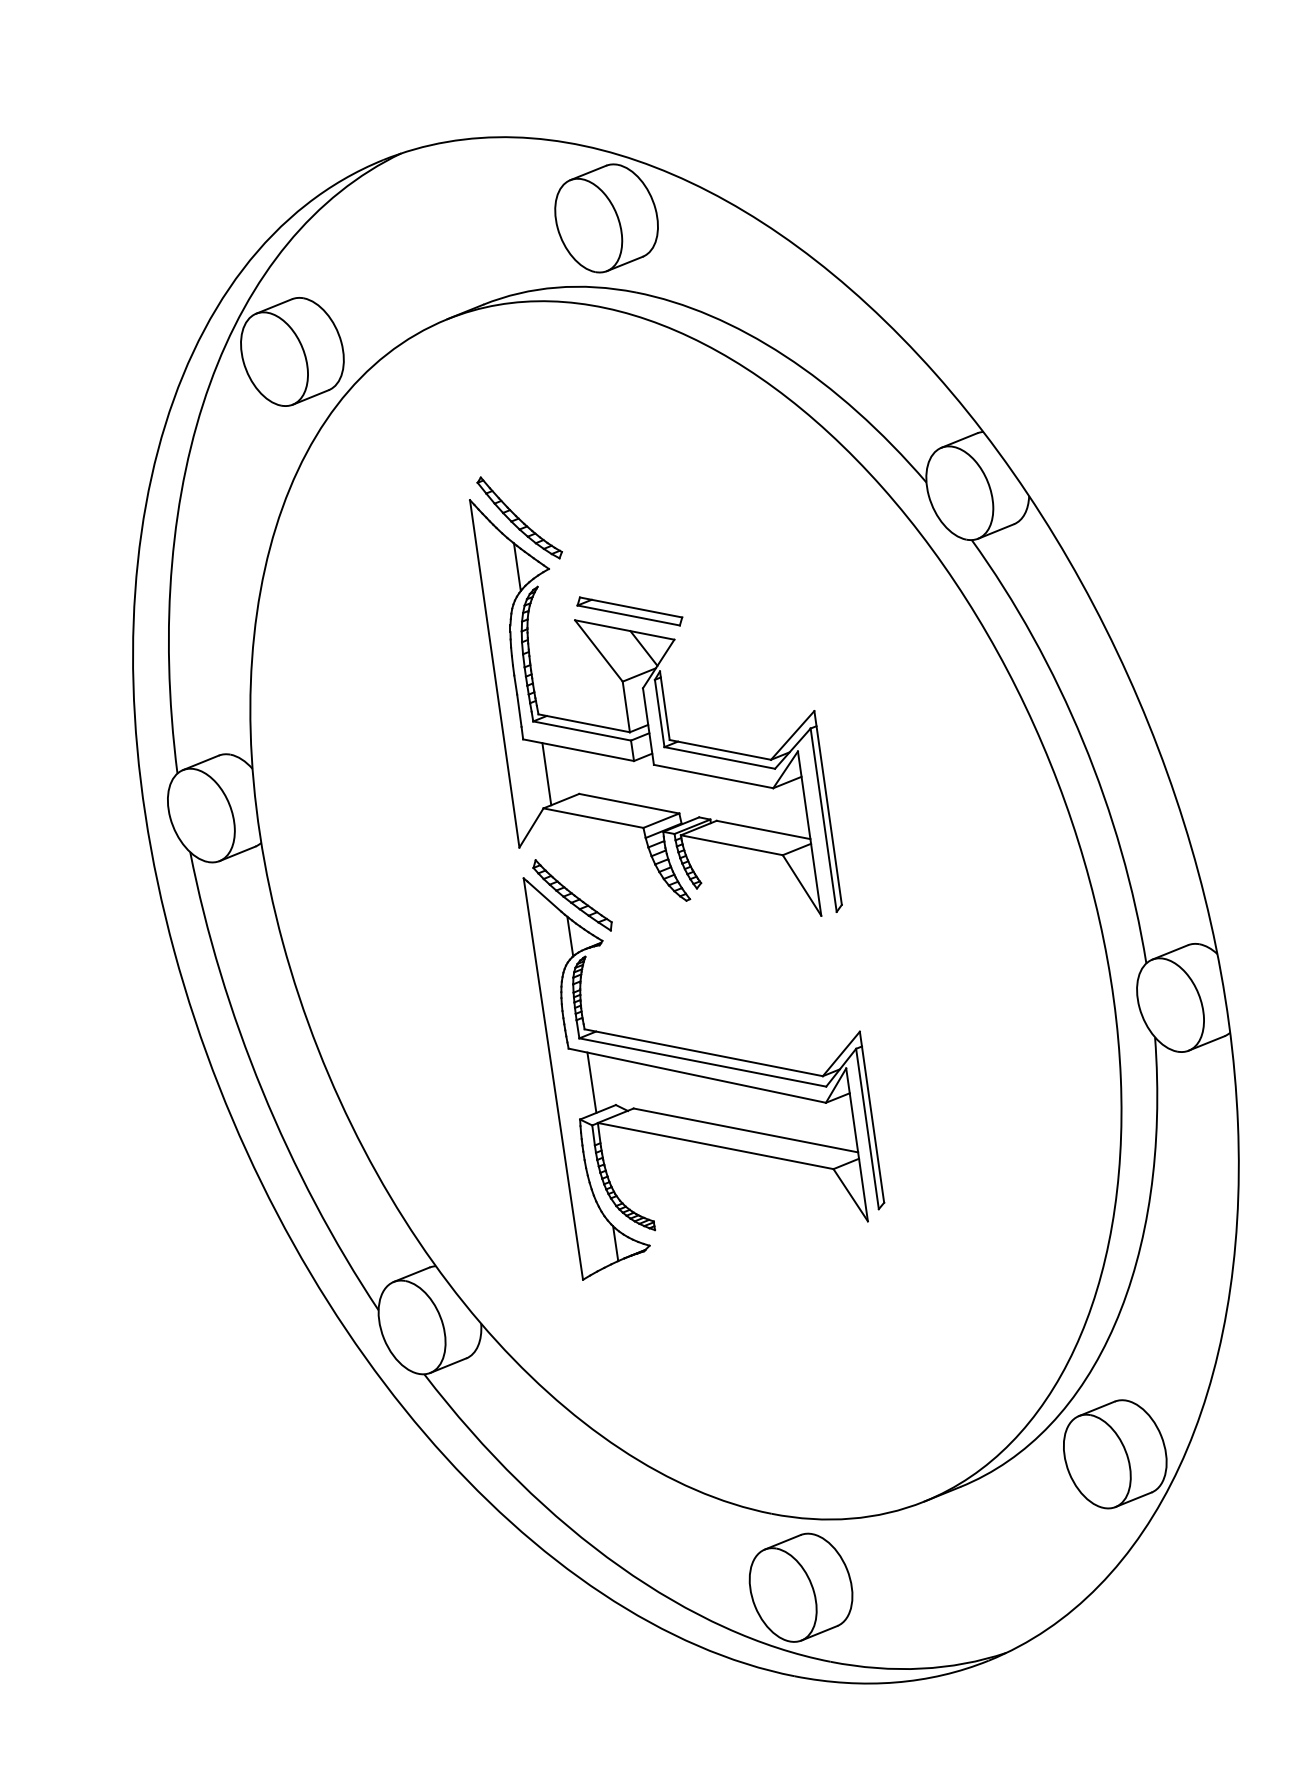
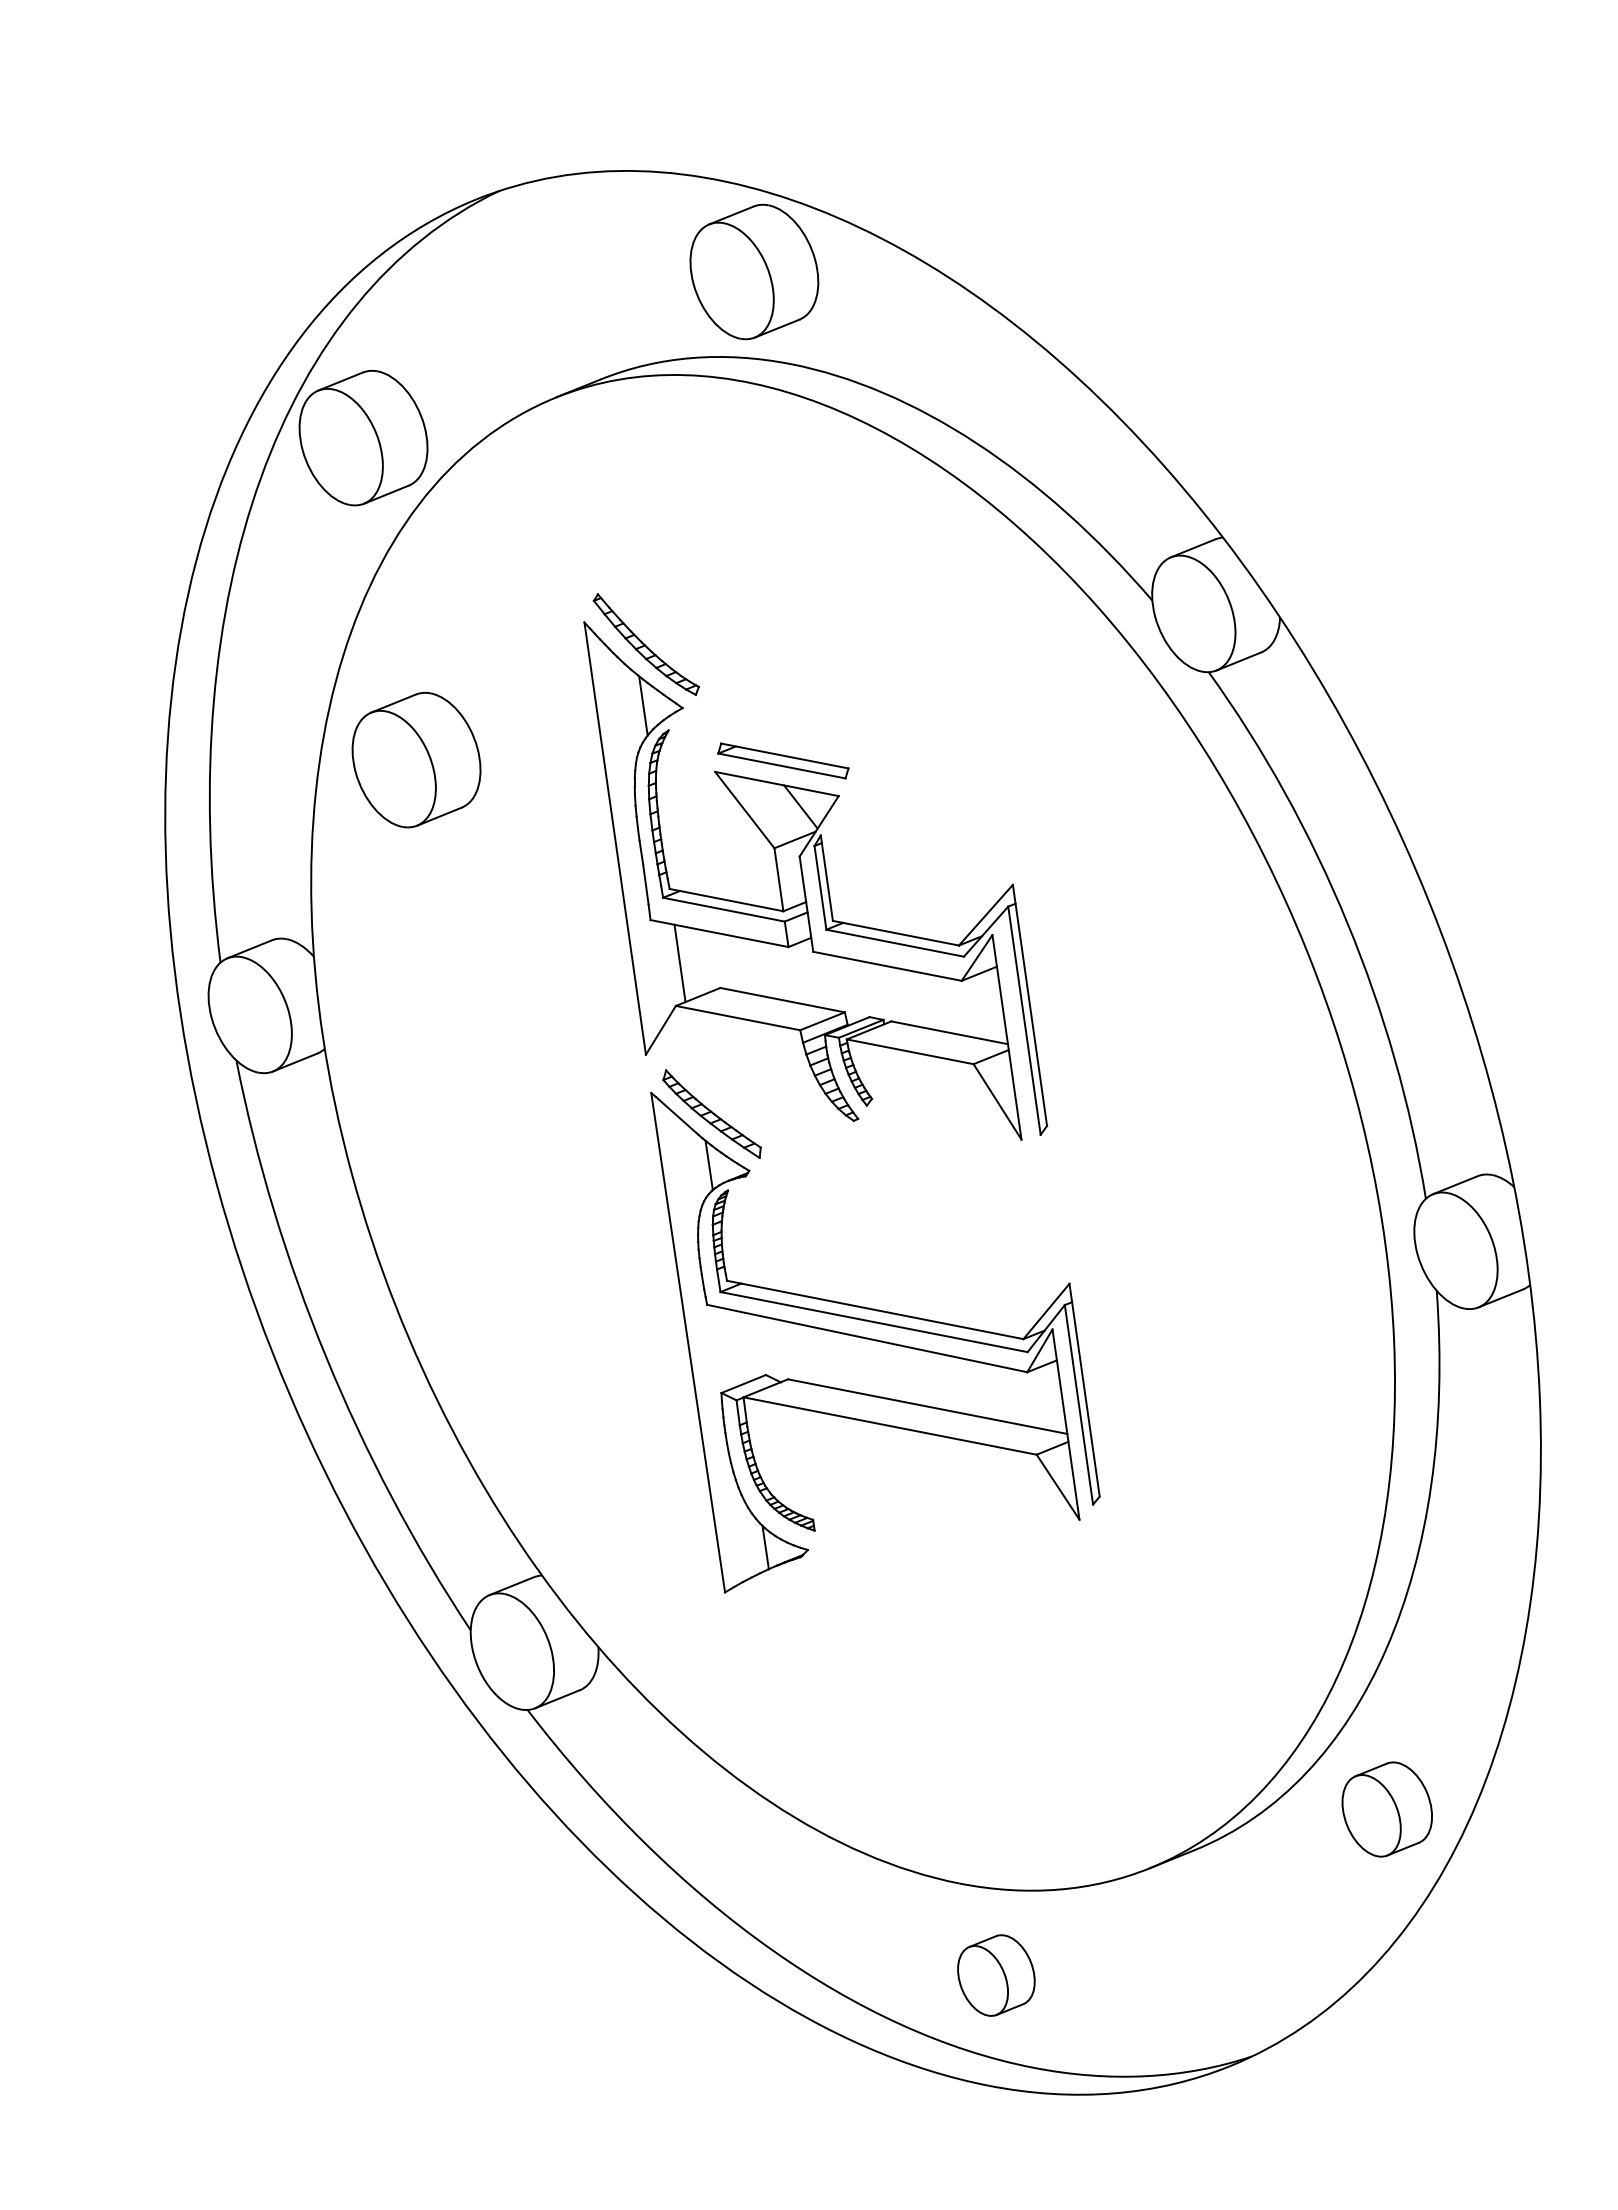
part: (335, 610) -> (416, 759), added
line: (591, 1082) -> (735, 1346), removed
part: (1115, 1454) -> (1387, 1809), size x0.7
part: (801, 1587) -> (996, 1975), size x0.6

